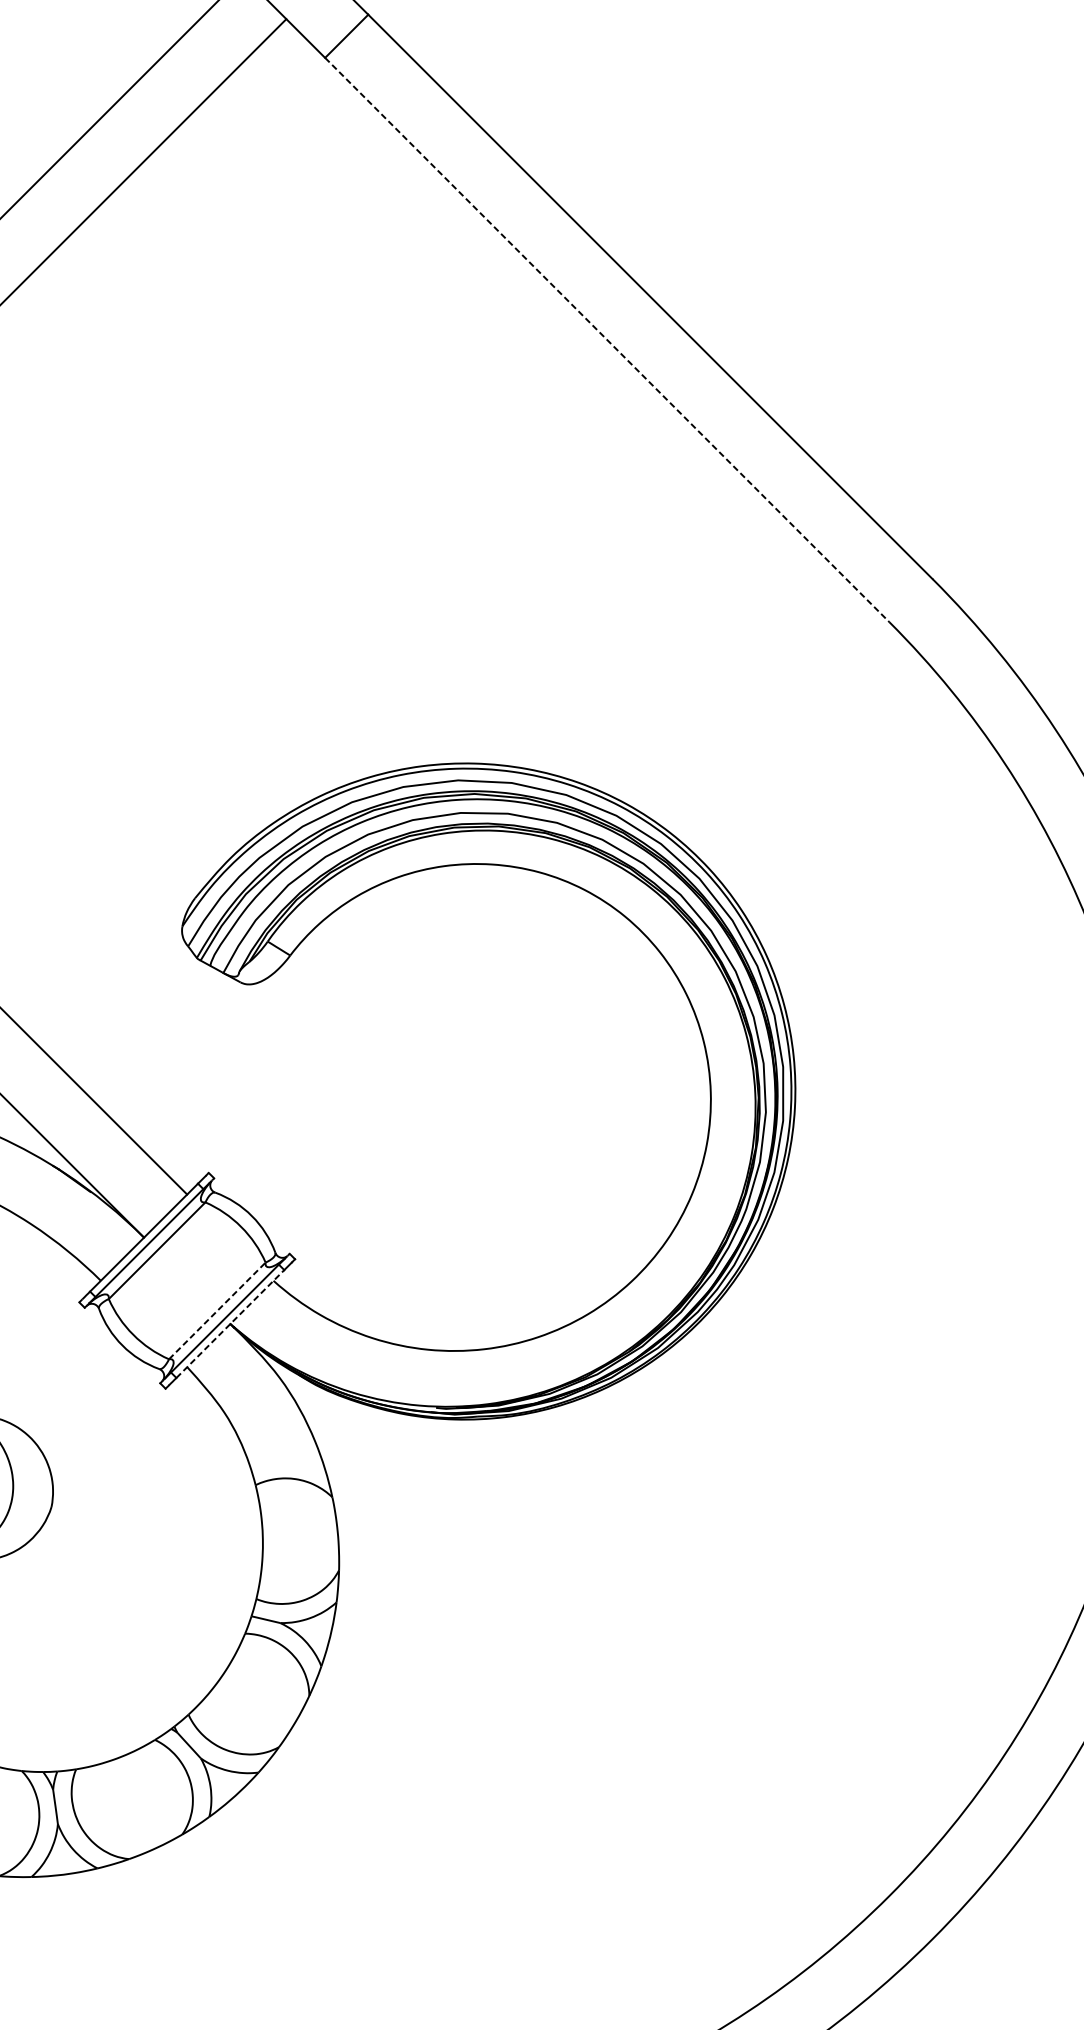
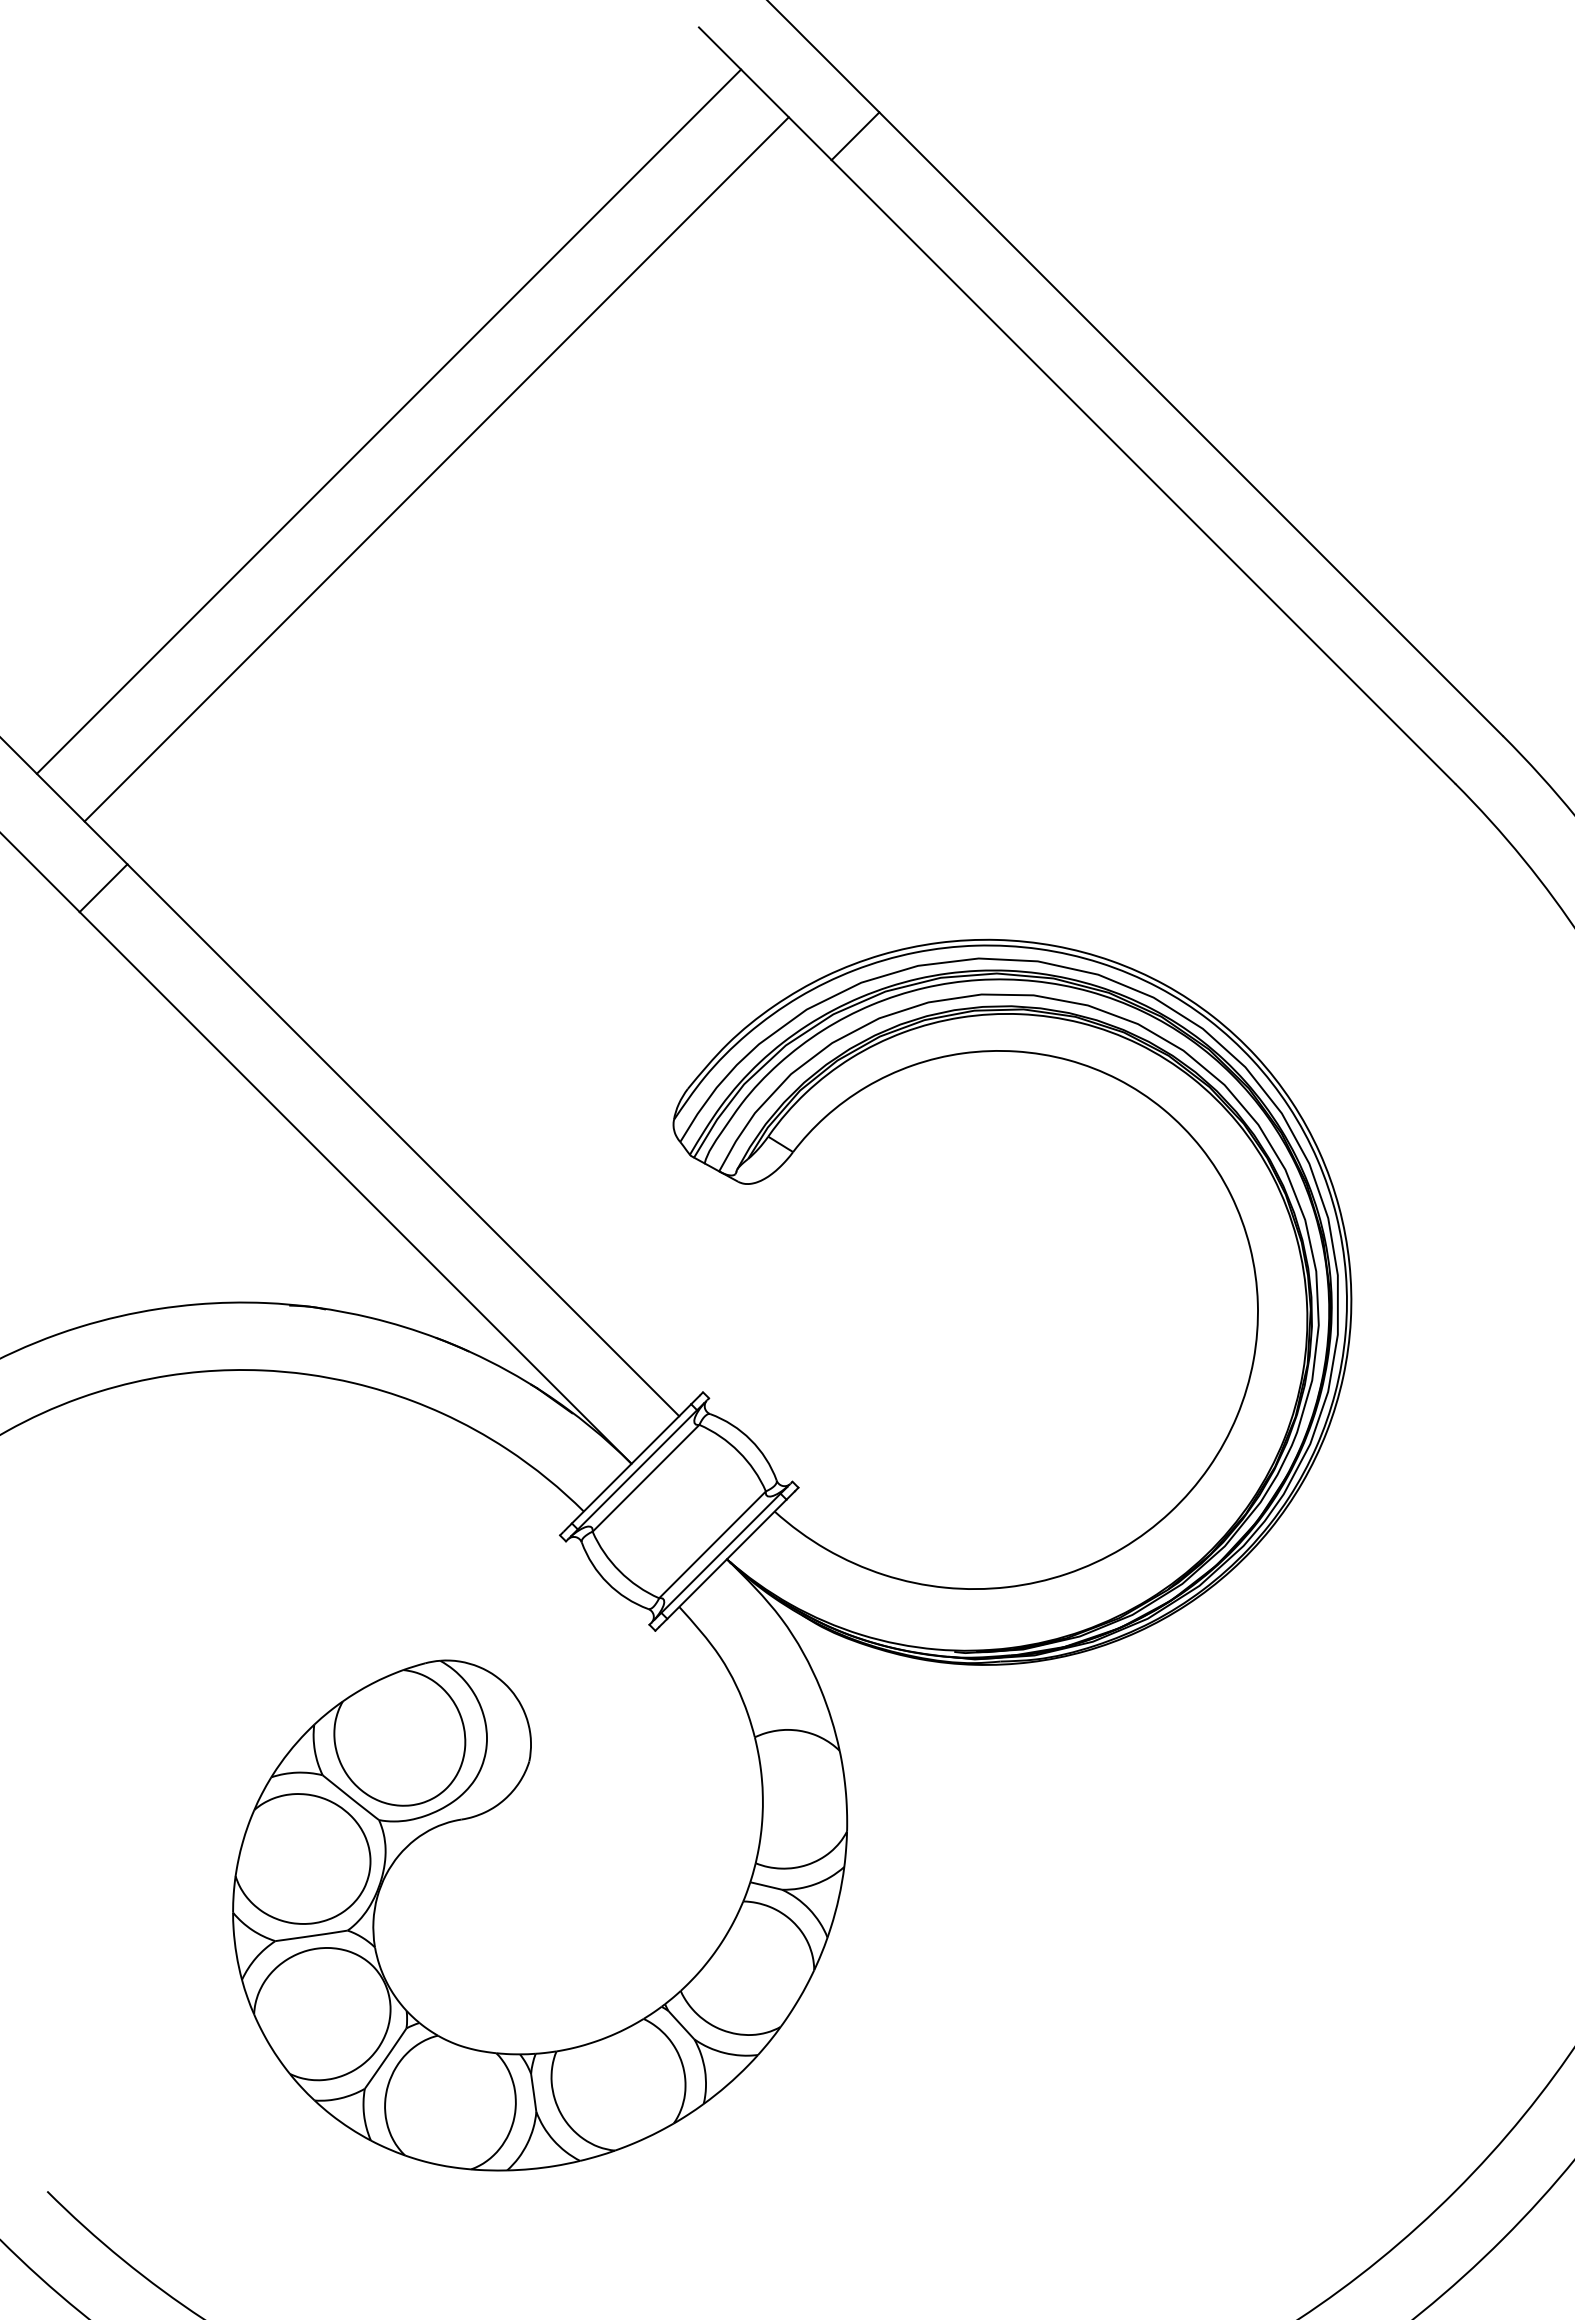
line: (607, 339) -> (1143, 471), dashed -> solid
line: (217, 1310) -> (712, 1544), dashed -> solid
line: (230, 1323) -> (727, 1558), dashed -> solid

